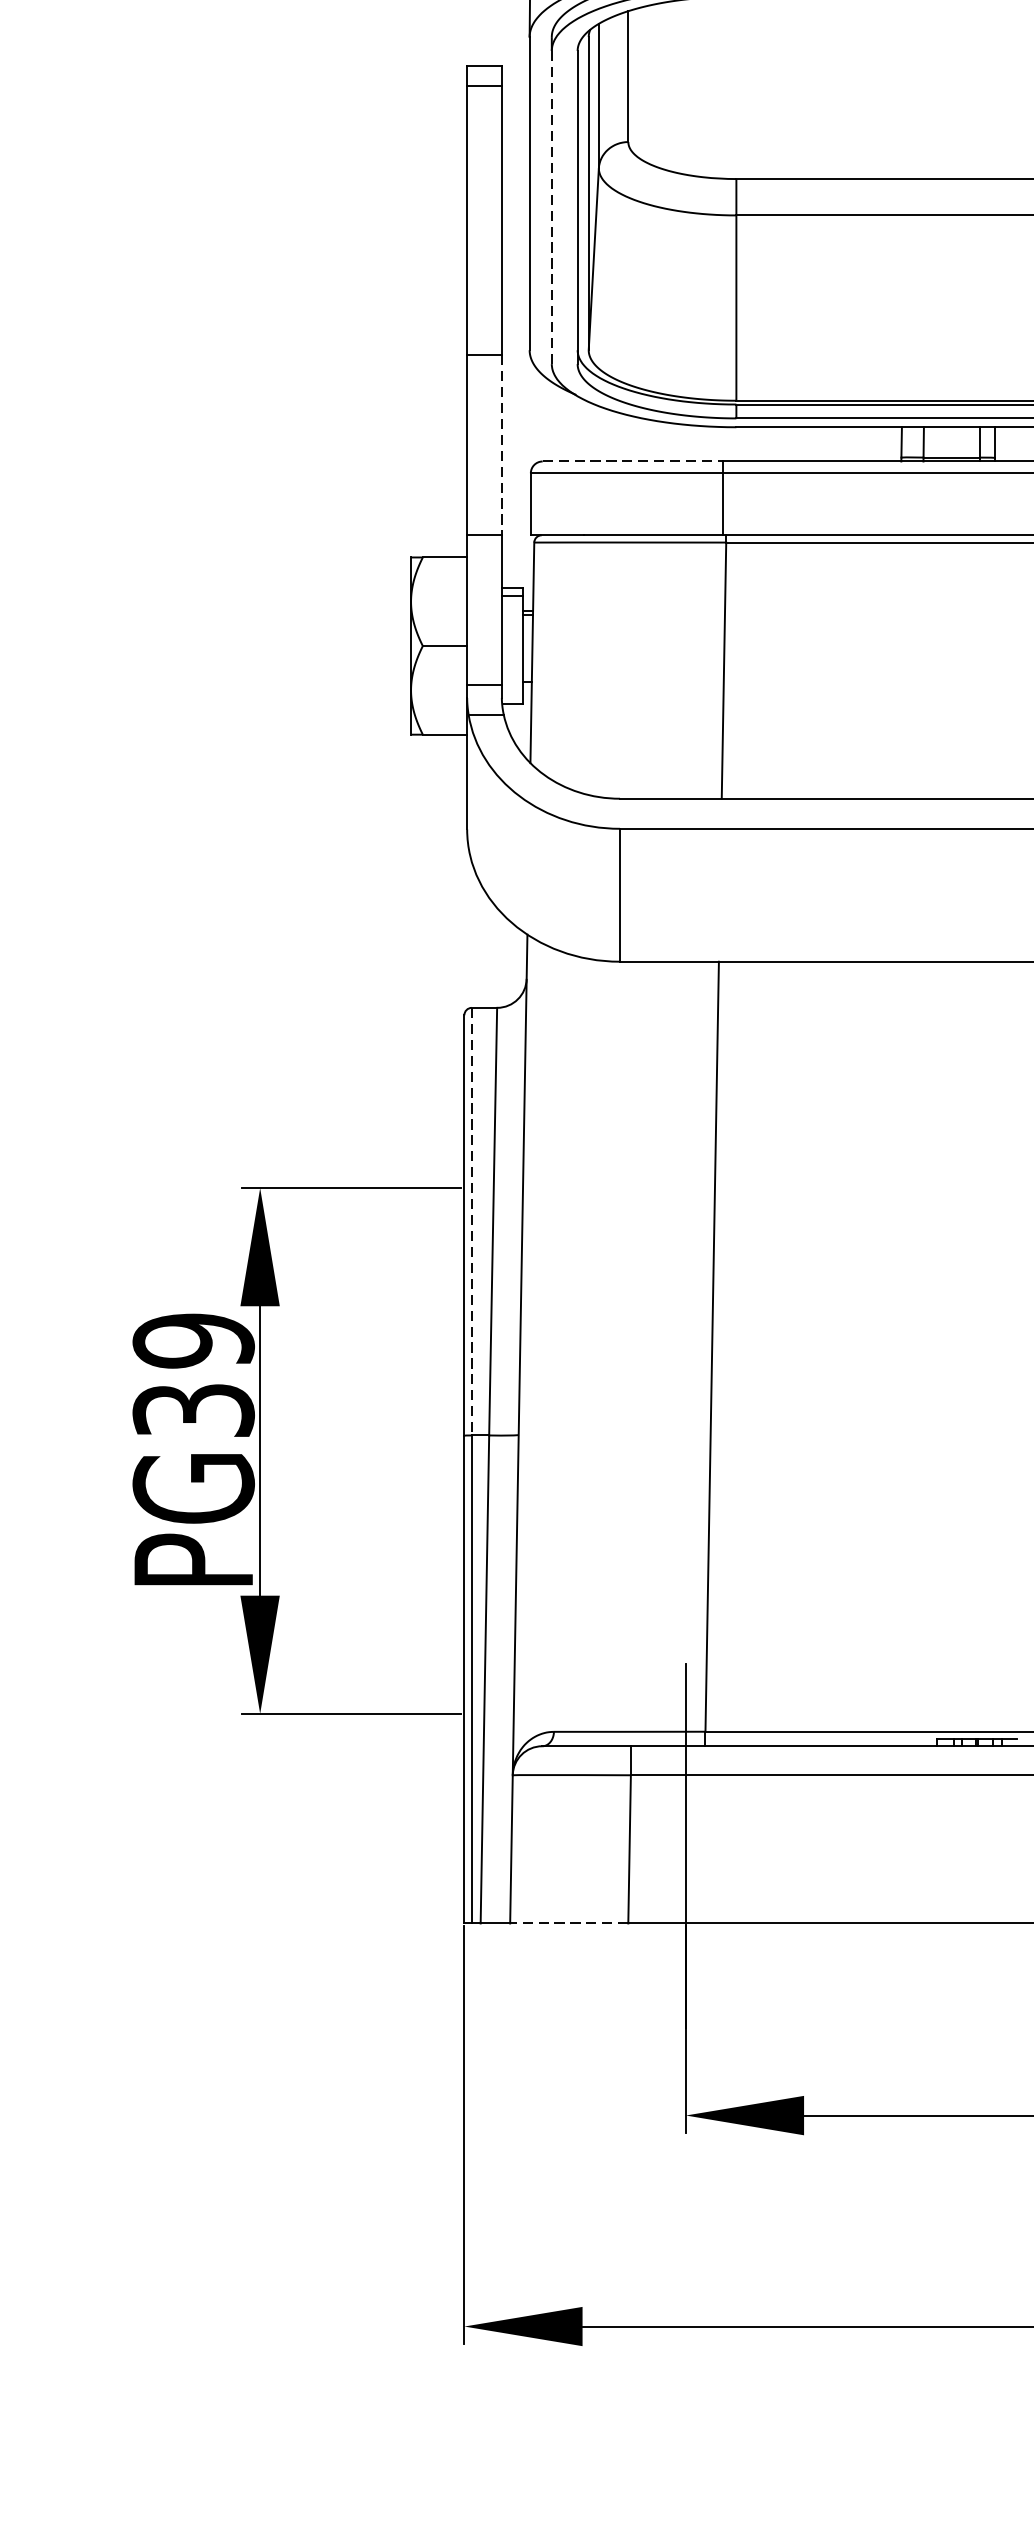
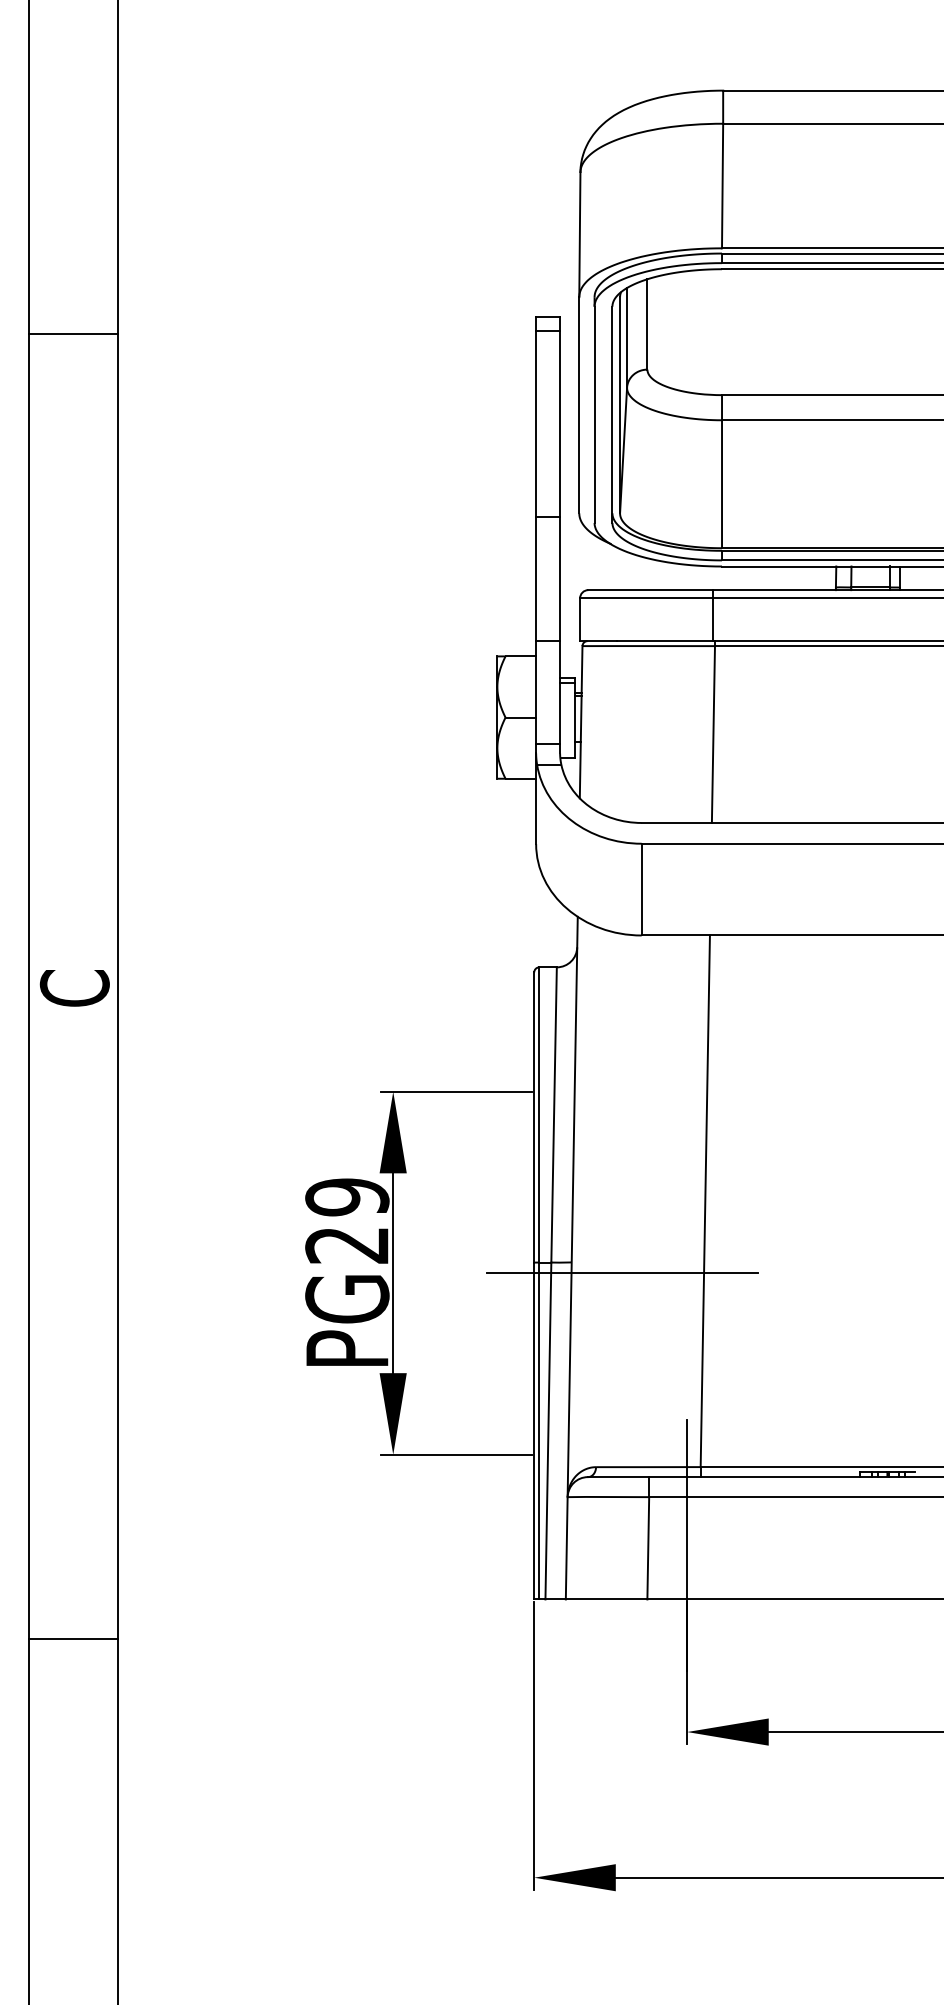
line: (551, 207) -> (594, 414), dashed -> solid
line: (502, 446) -> (560, 579), dashed -> solid
line: (632, 461) -> (650, 590), dashed -> solid
line: (472, 1221) -> (539, 1114), dashed -> solid
text: (193, 1410) -> (347, 1245), PG39 -> PG29
line: (590, 1451) -> (621, 1273), added
line: (569, 1923) -> (606, 1599), dashed -> solid

